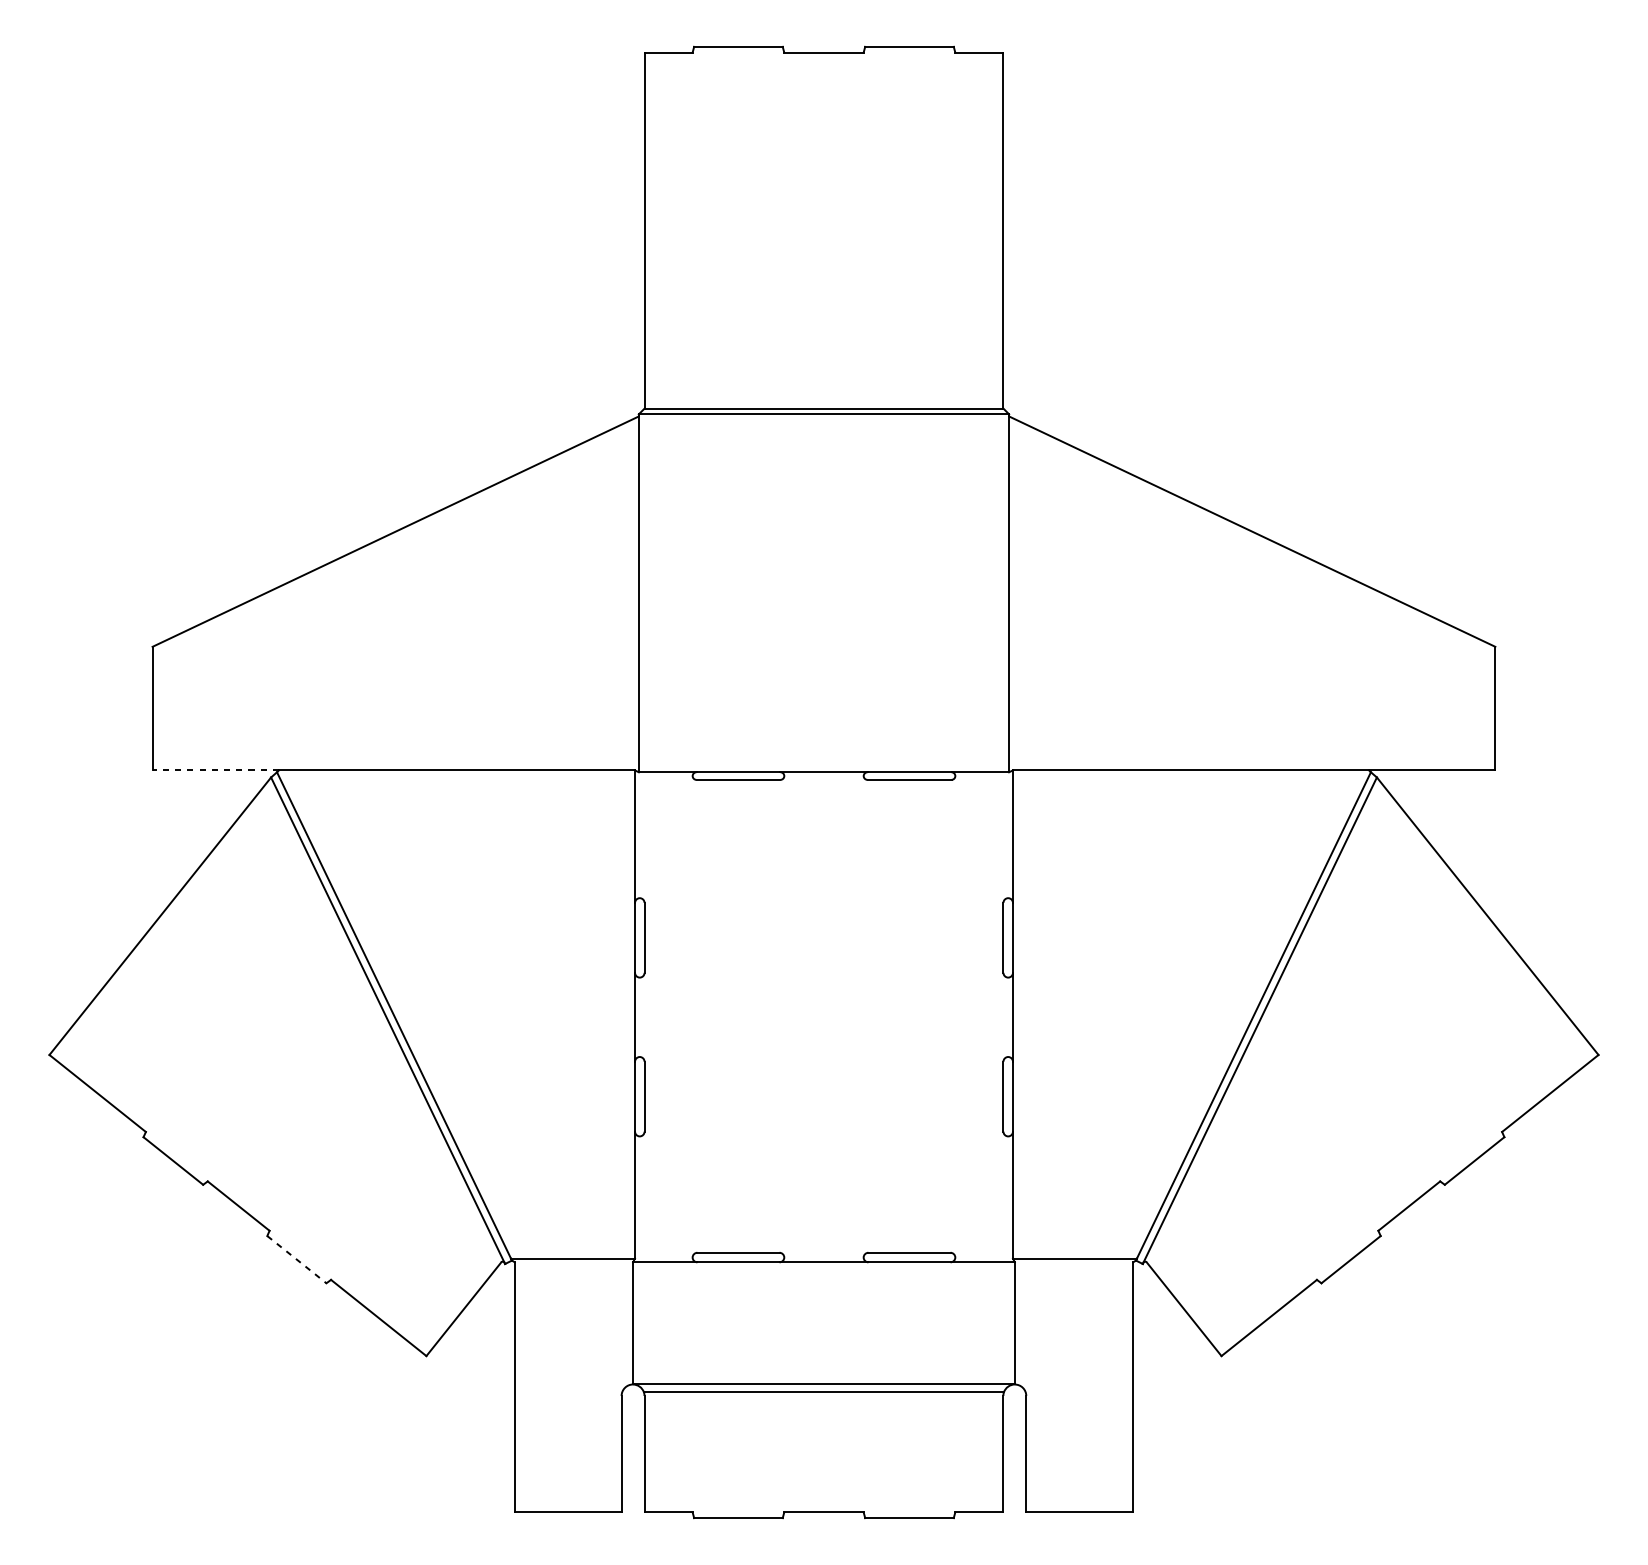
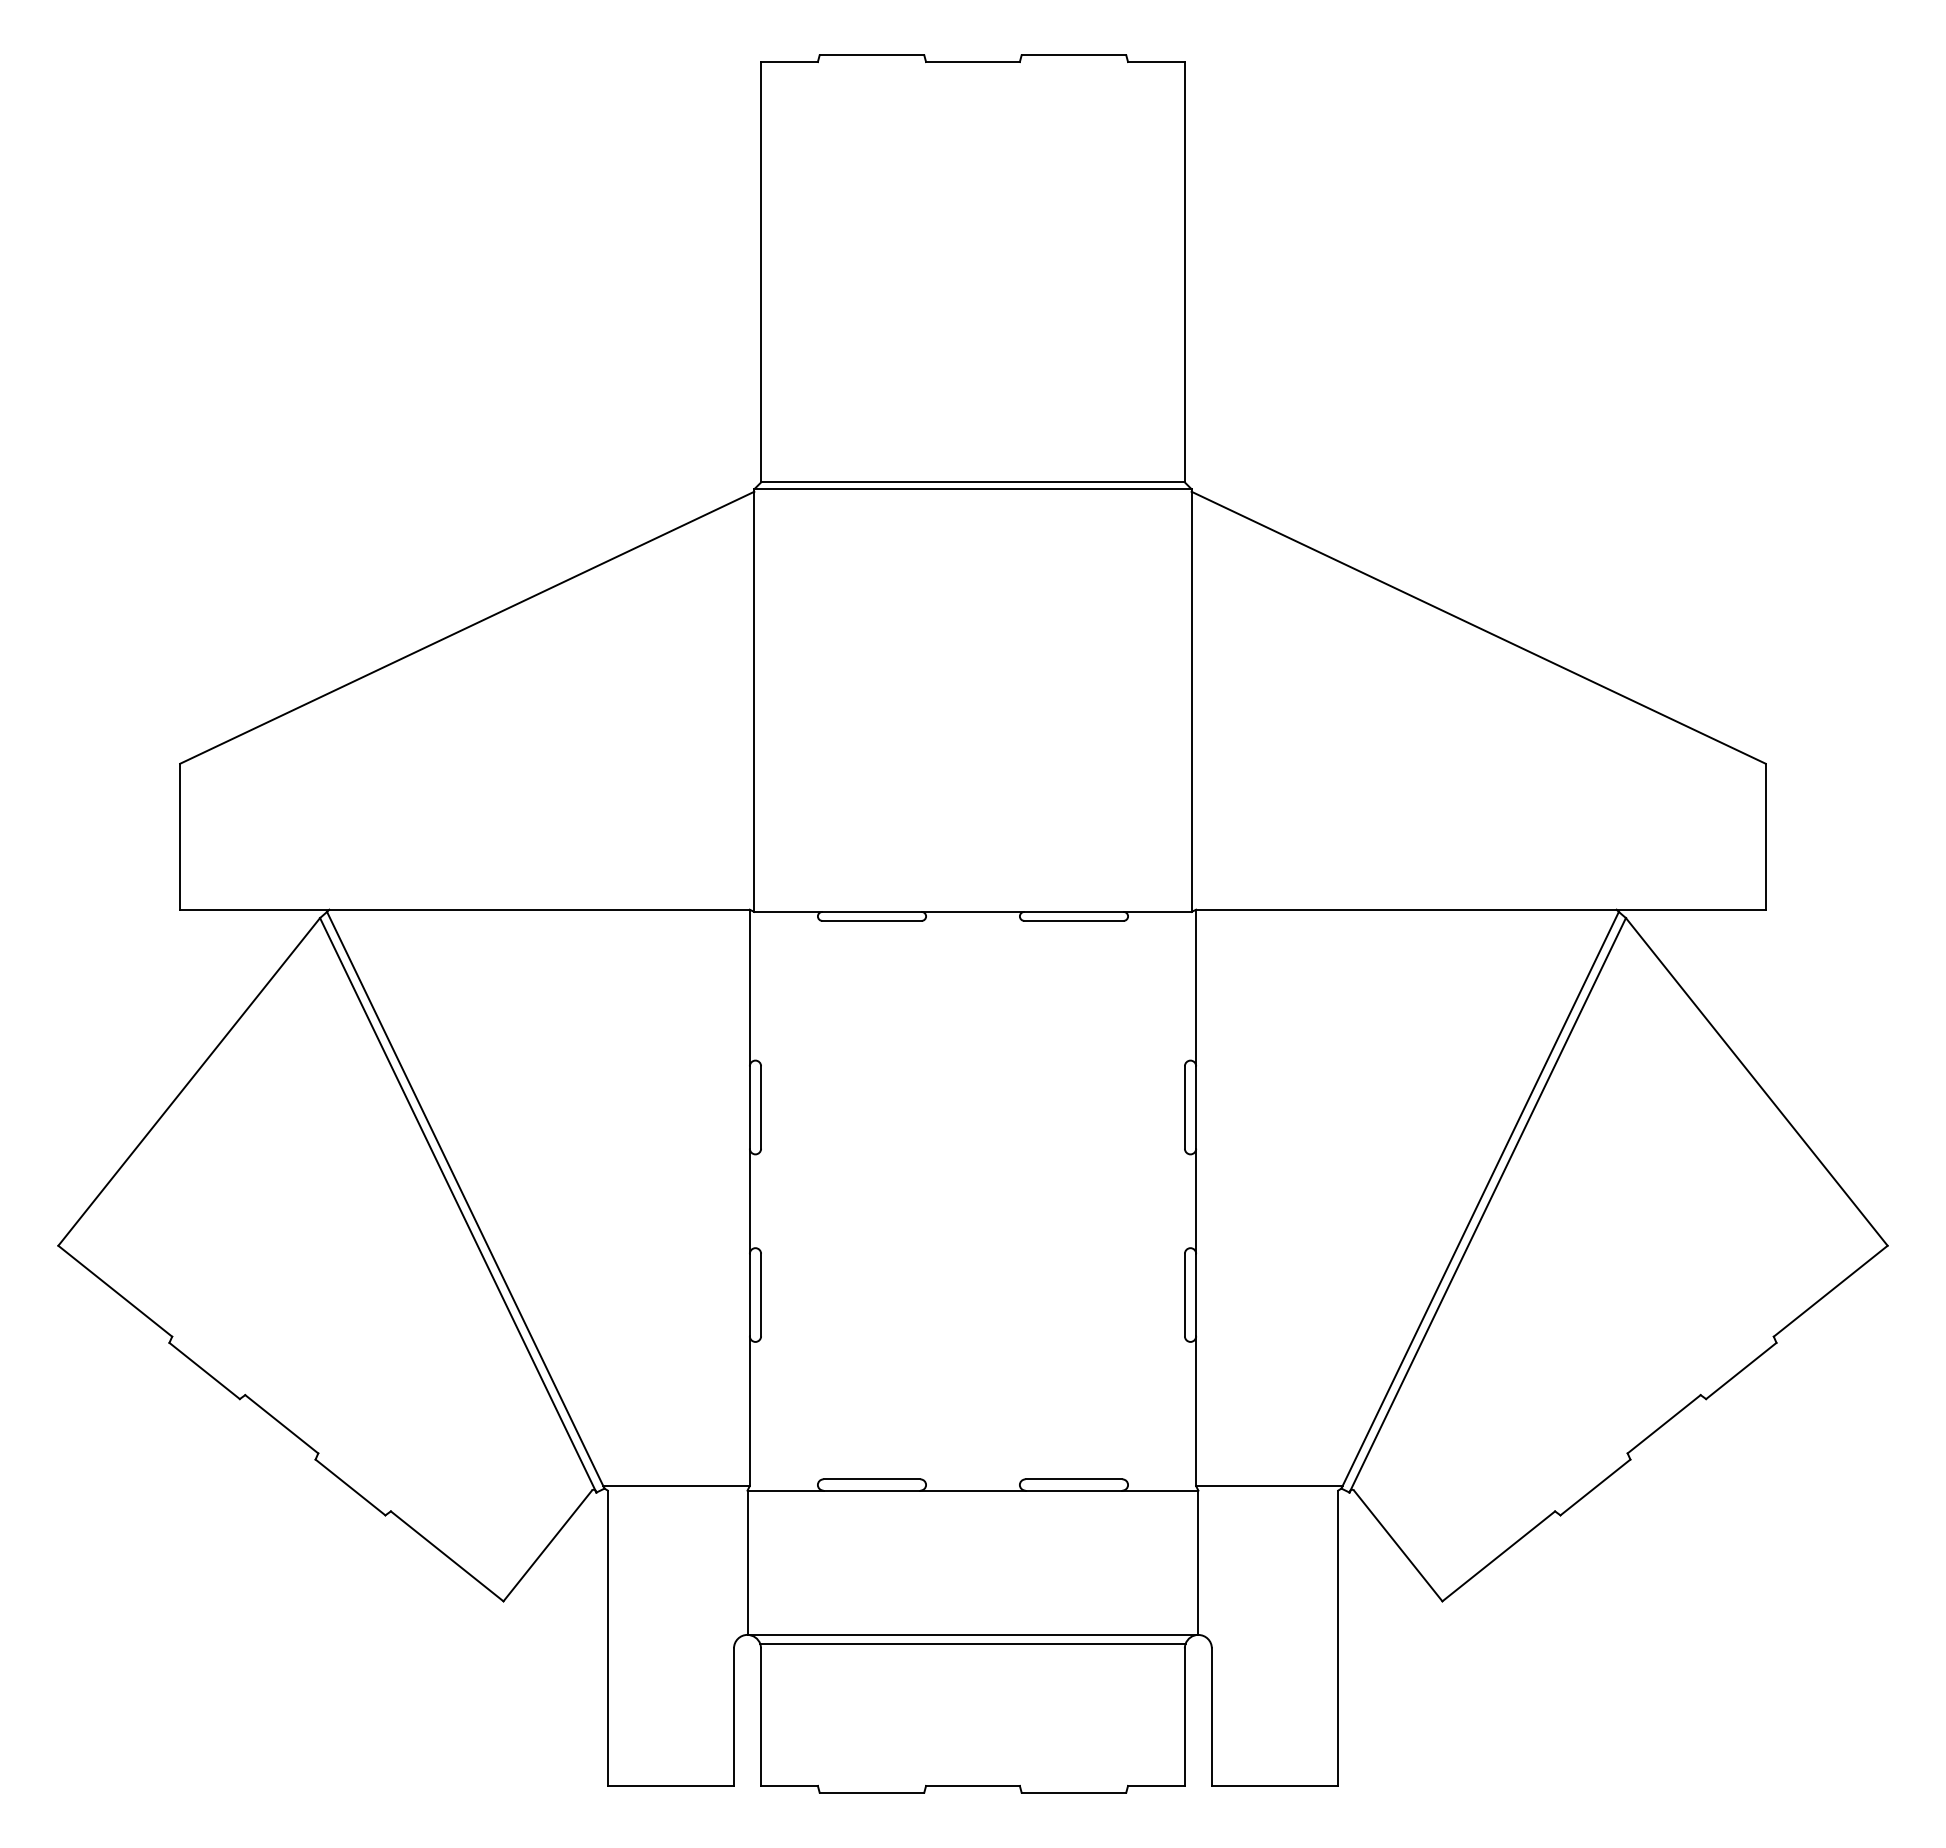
line: (215, 770) -> (254, 909), dashed -> solid
line: (296, 1259) -> (350, 1487), dashed -> solid

